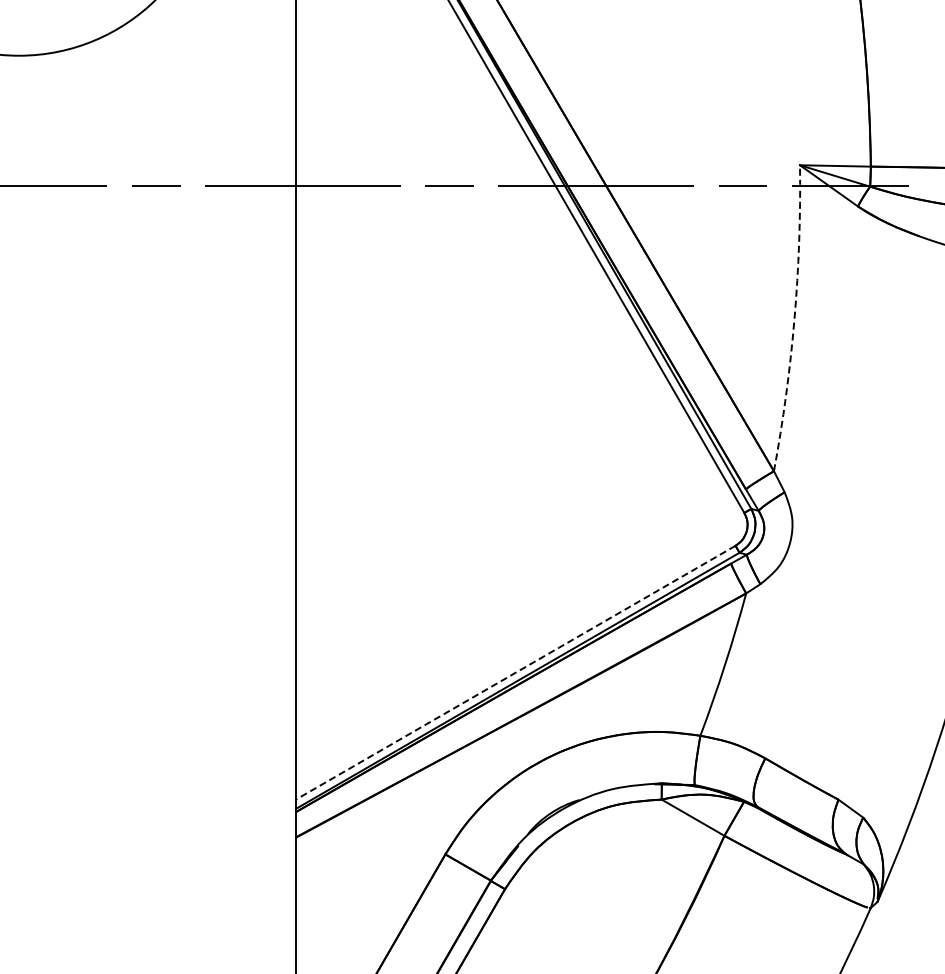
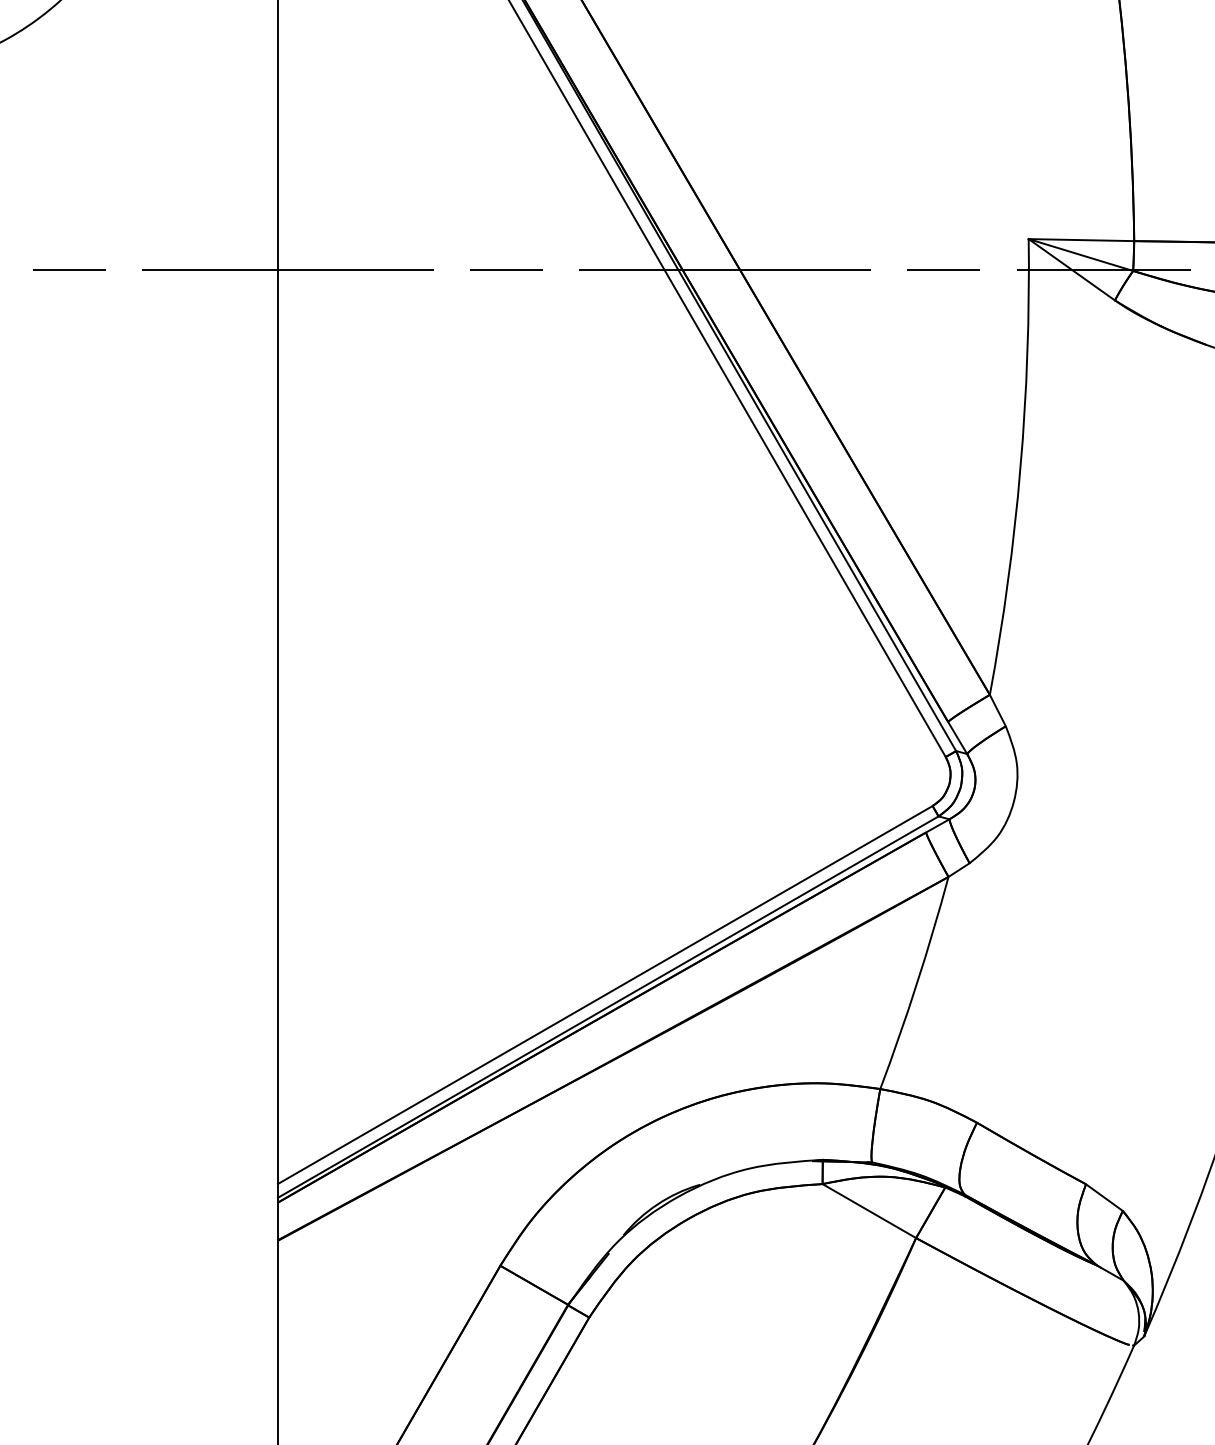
arc: (794, 318) -> (1020, 467), dashed -> solid
line: (515, 672) -> (604, 994), dashed -> solid

